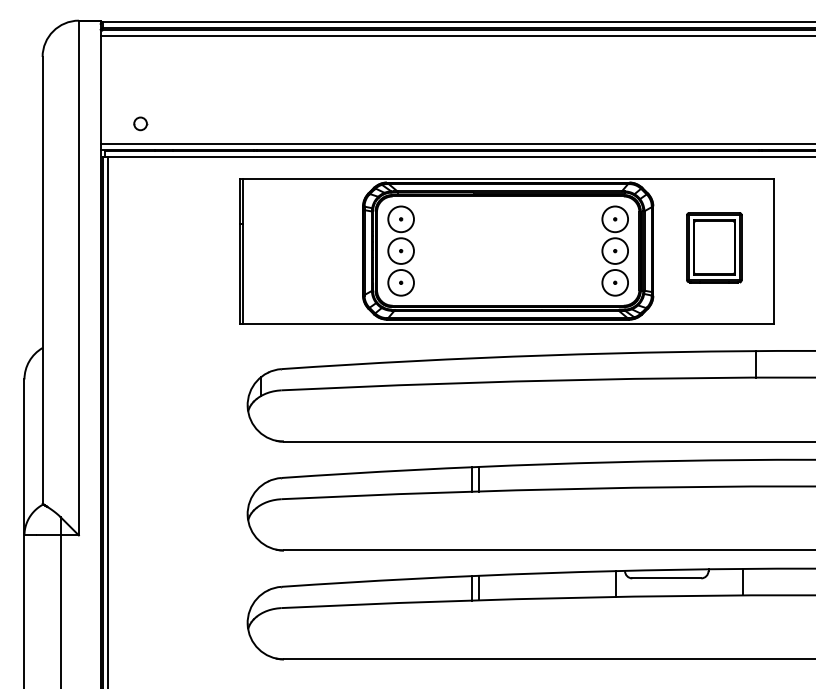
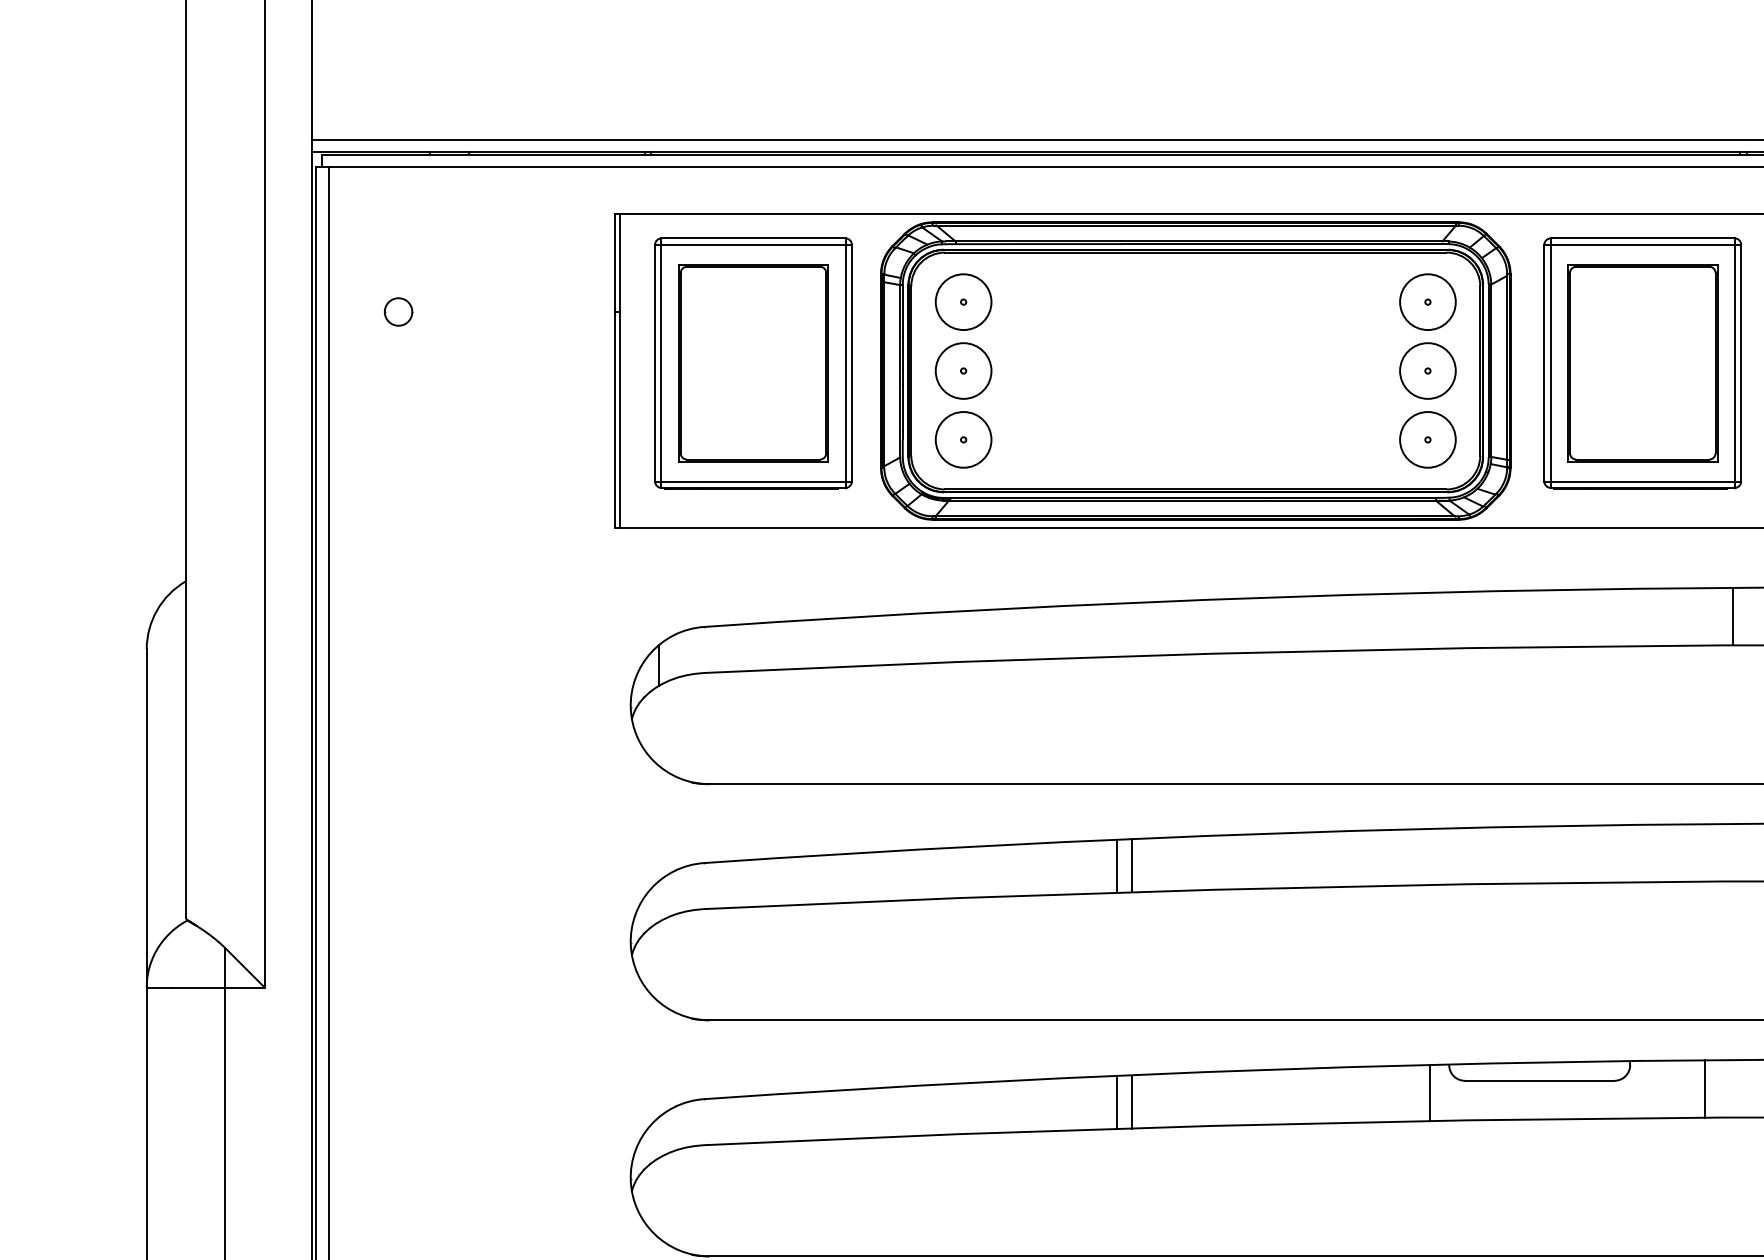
part: (140, 123) -> (398, 311), moved
part: (304, 247) -> (754, 363), added
part: (714, 247) -> (1643, 363), size x1.67

